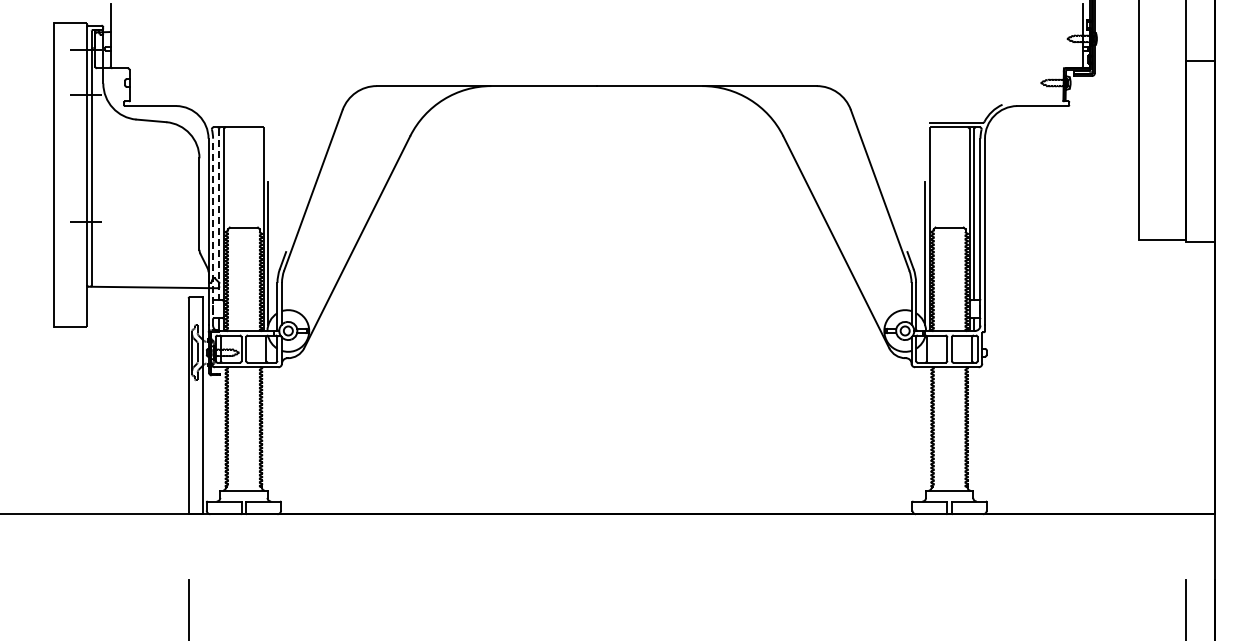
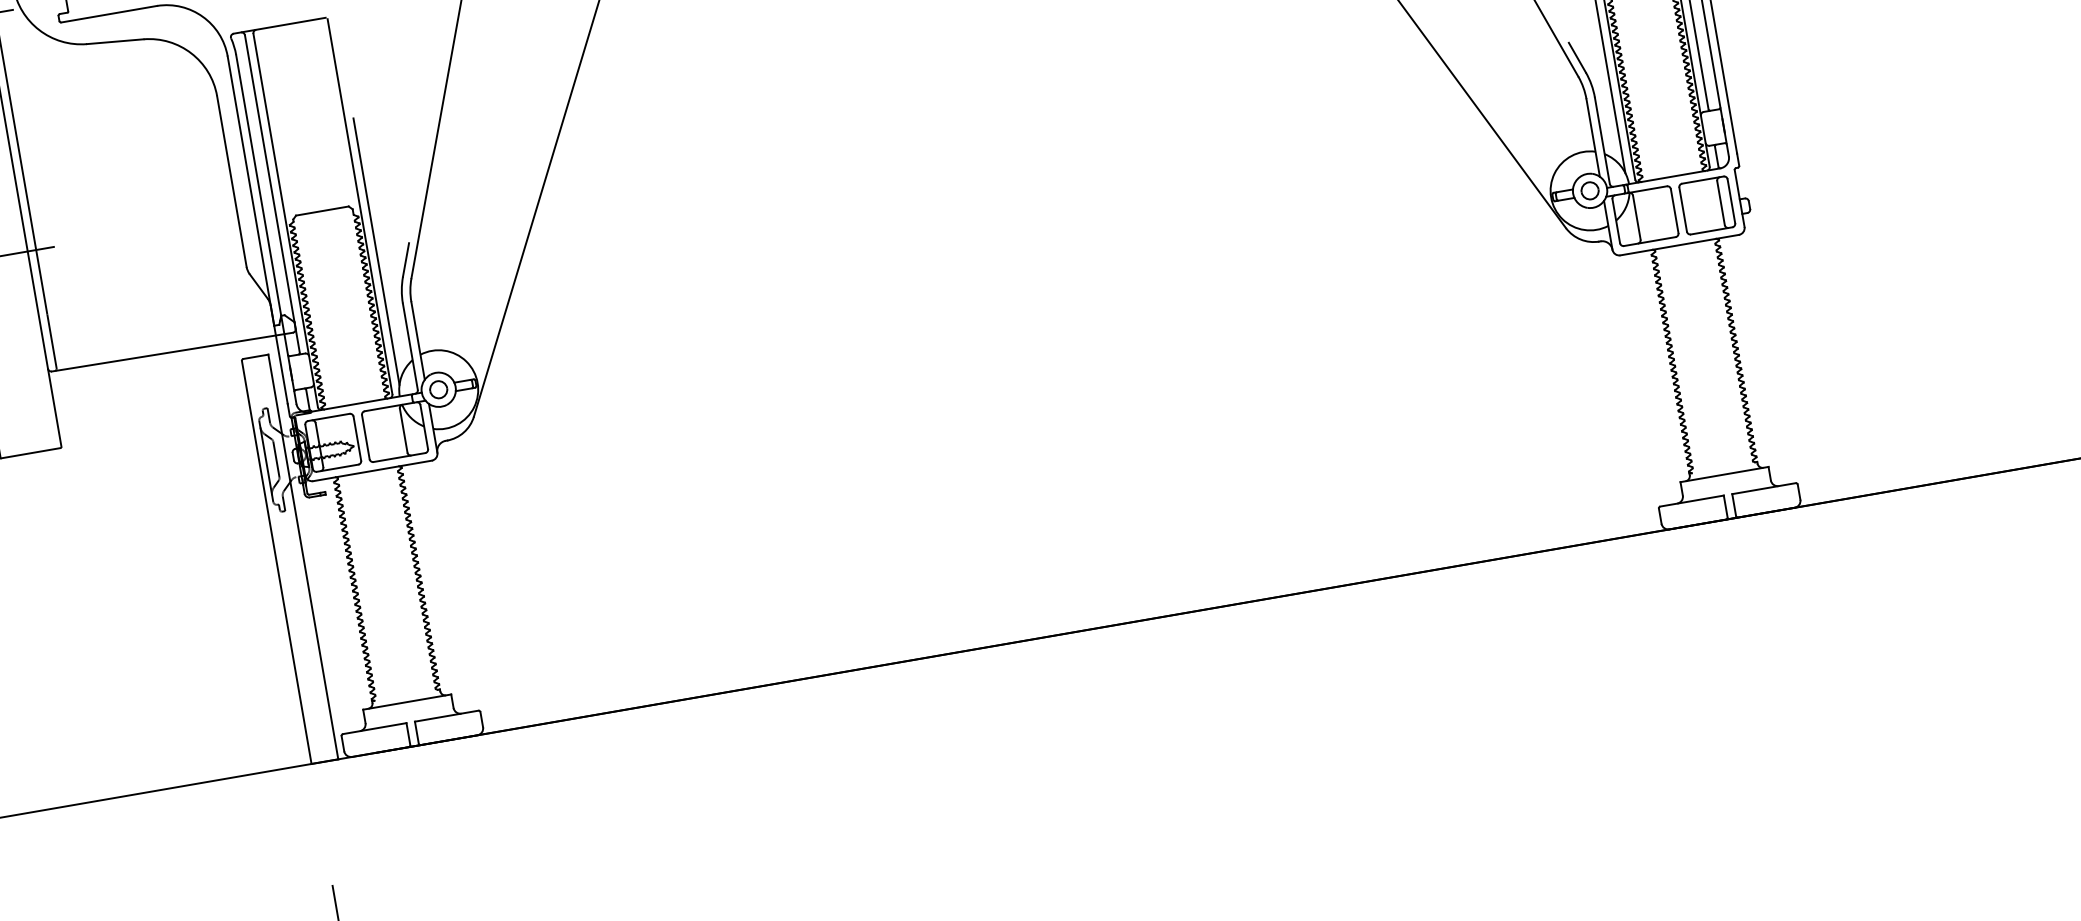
line: (219, 214) -> (272, 194), dashed -> solid
line: (213, 231) -> (266, 228), dashed -> solid

